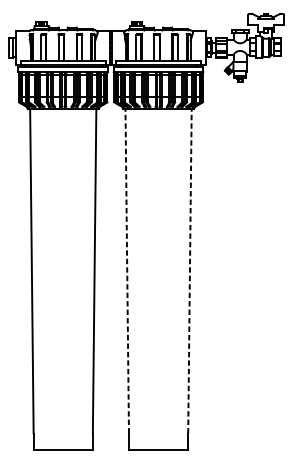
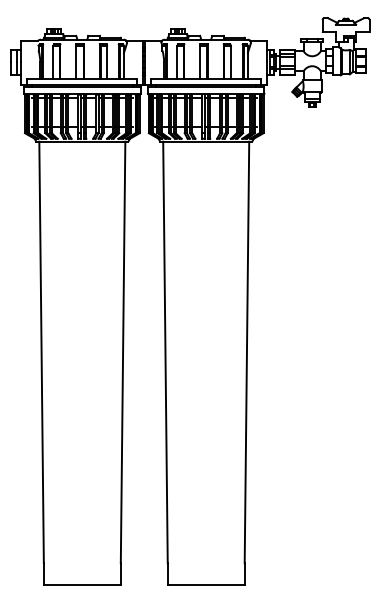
line: (127, 271) -> (165, 352), dashed -> solid
line: (189, 271) -> (246, 352), dashed -> solid

